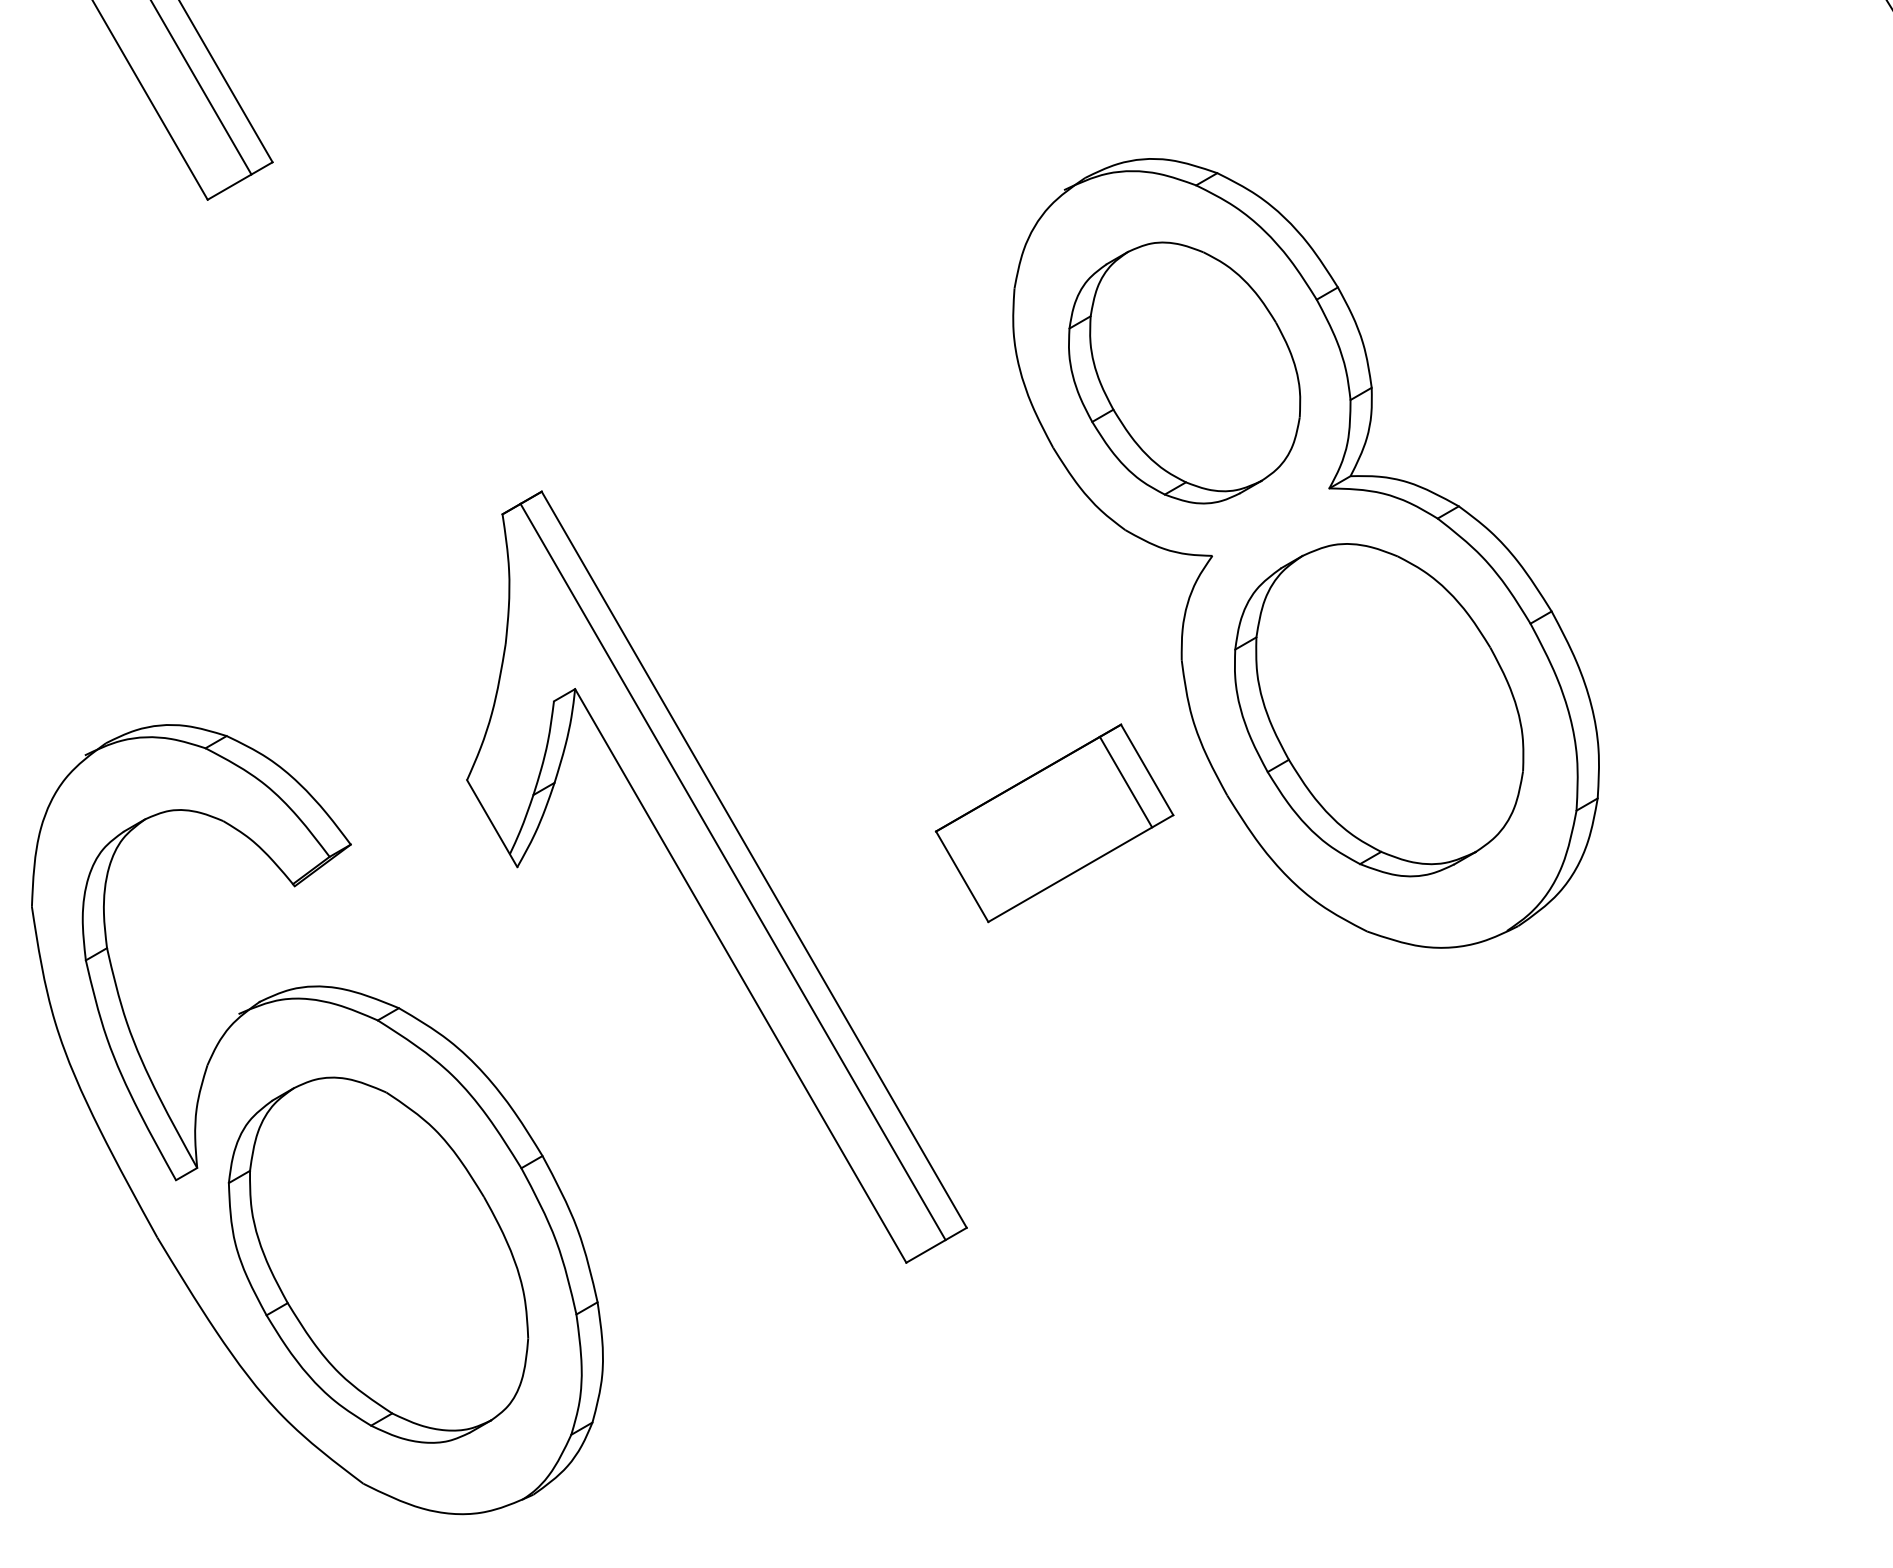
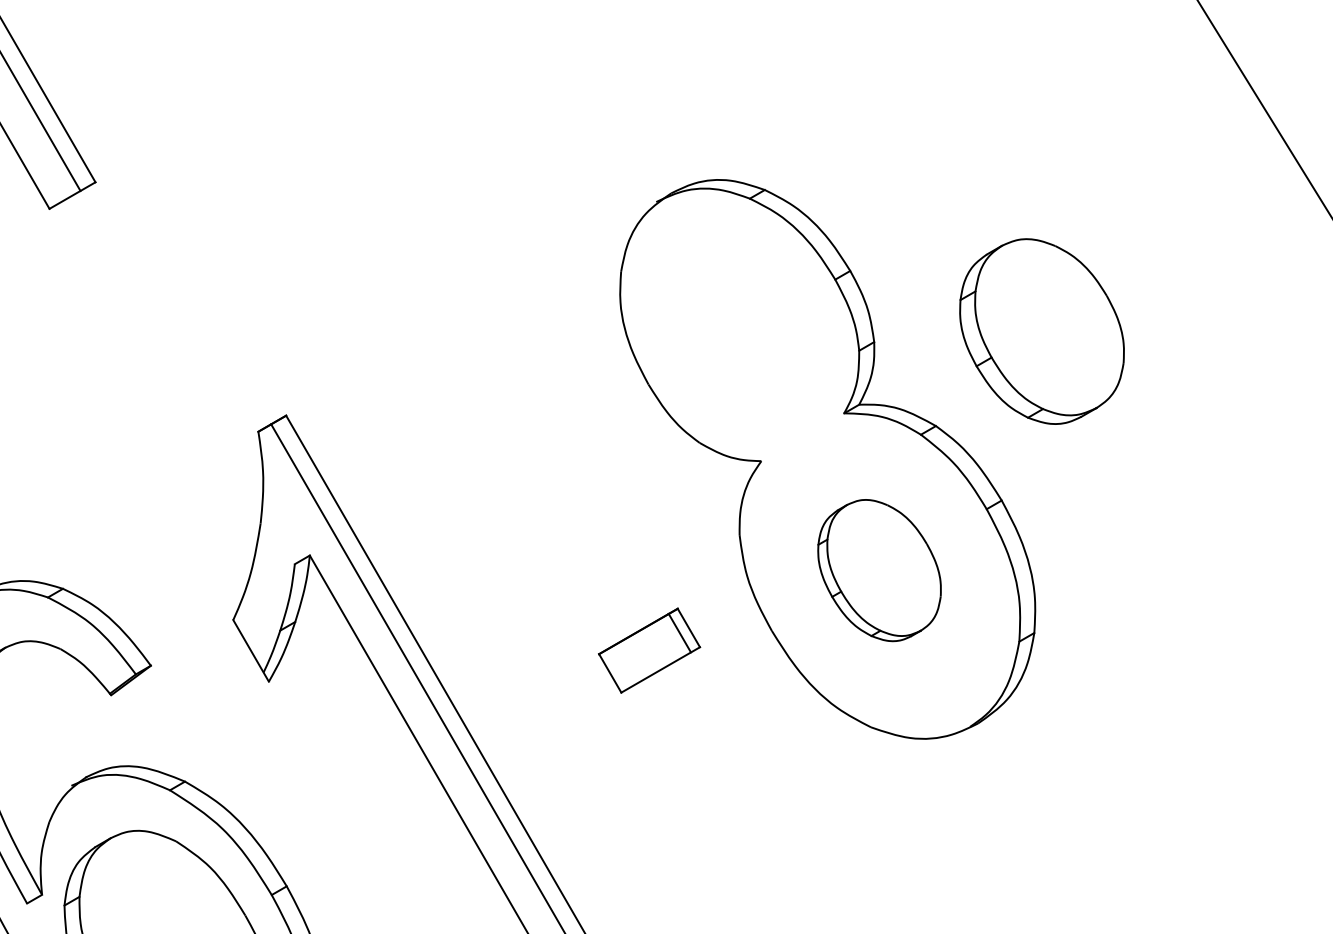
part: (1184, 372) -> (1041, 331), moved
part: (1379, 710) -> (879, 570), size x0.6
part: (1054, 823) -> (649, 650), size x0.6

